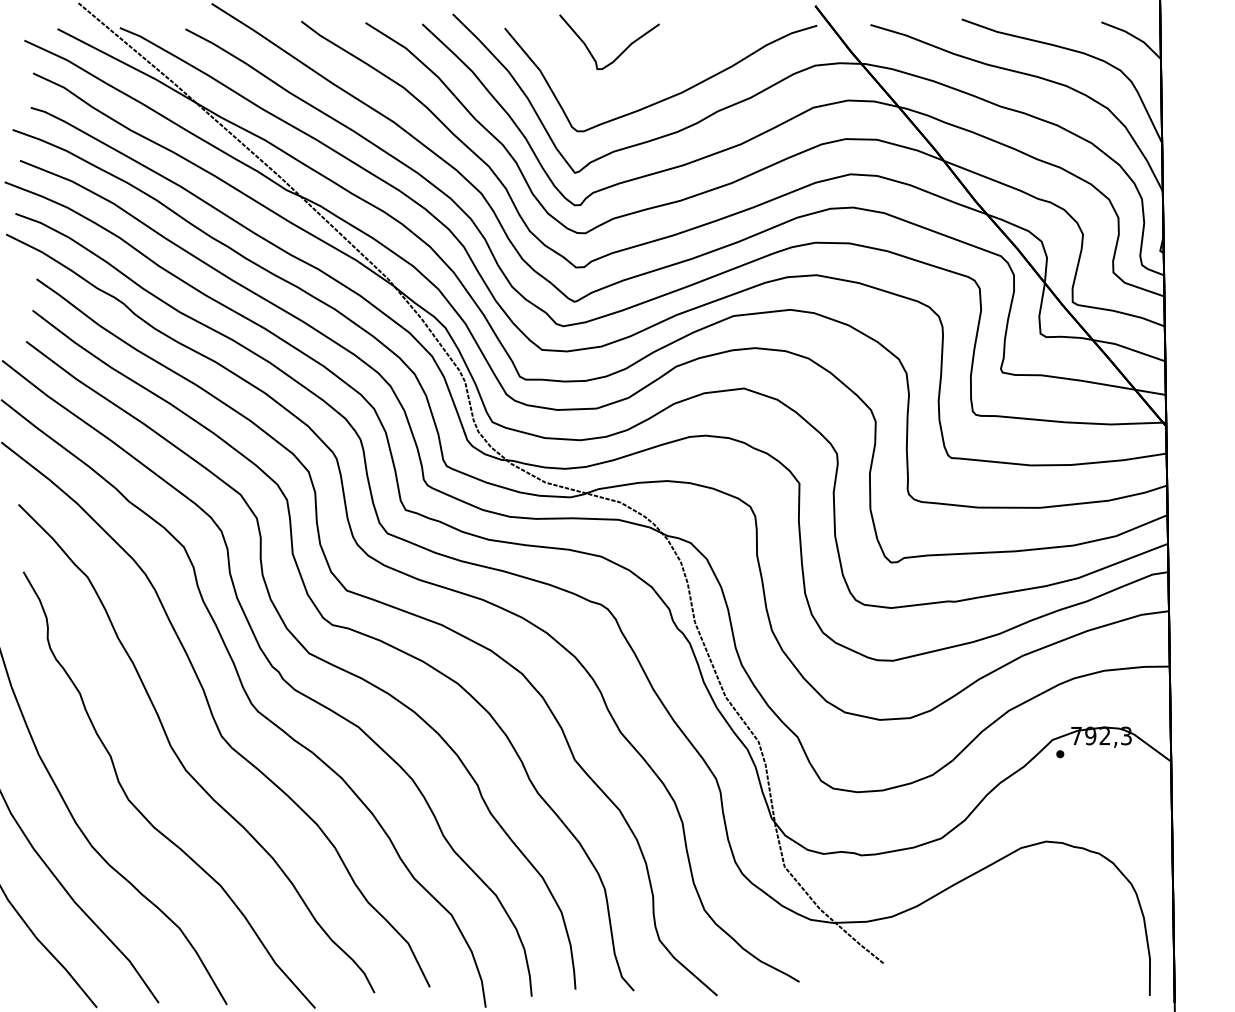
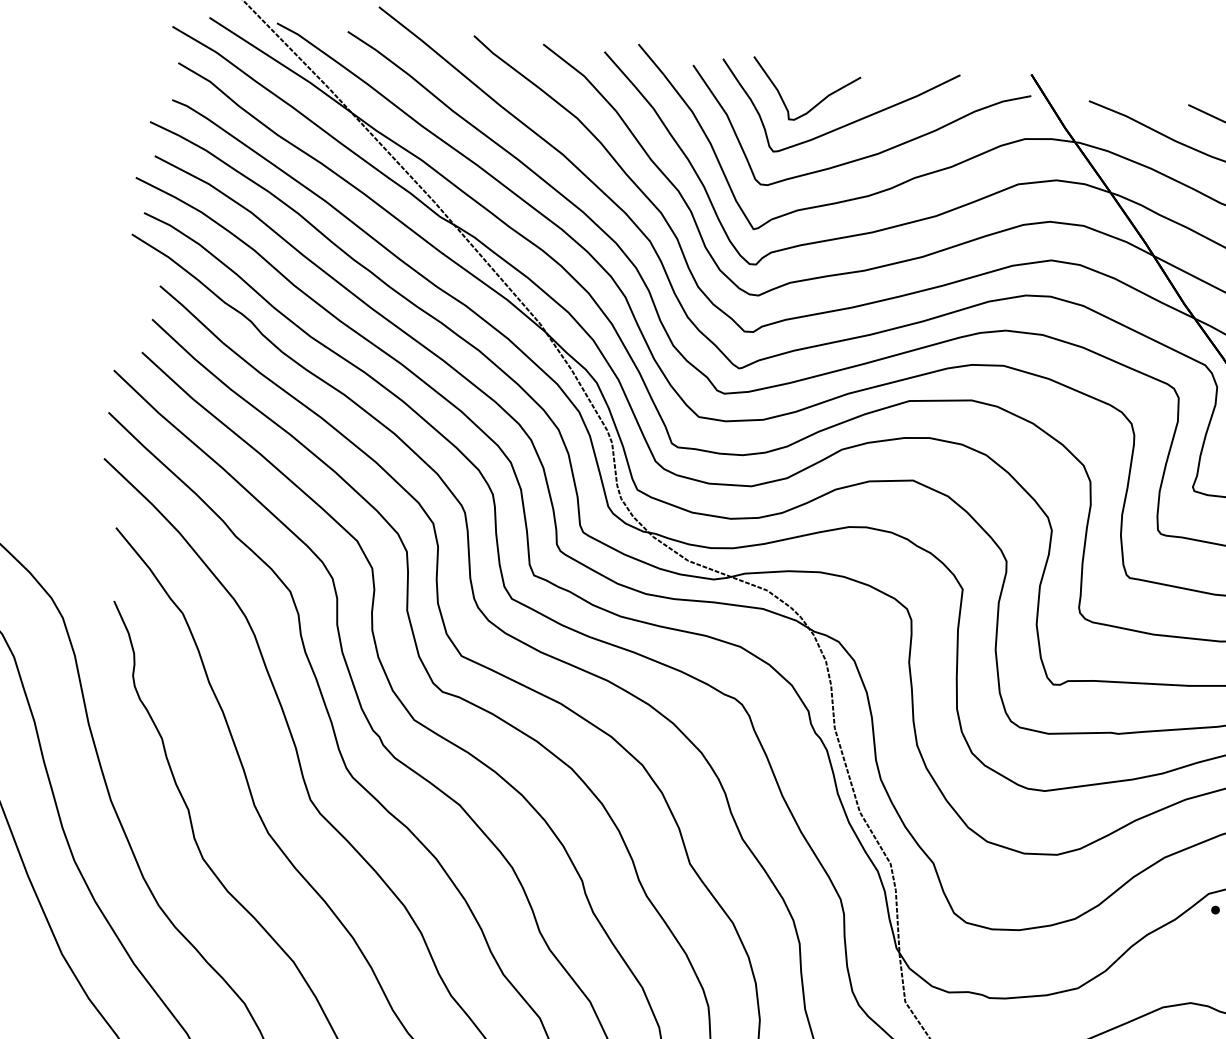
curve: (649, 68) -> (845, 124), added

